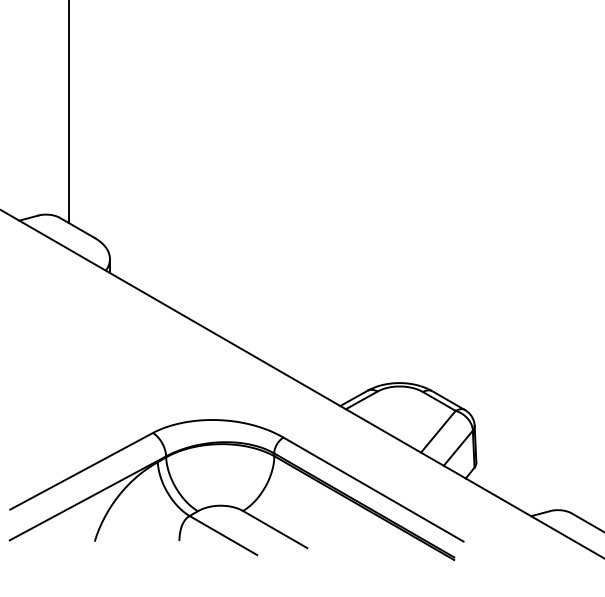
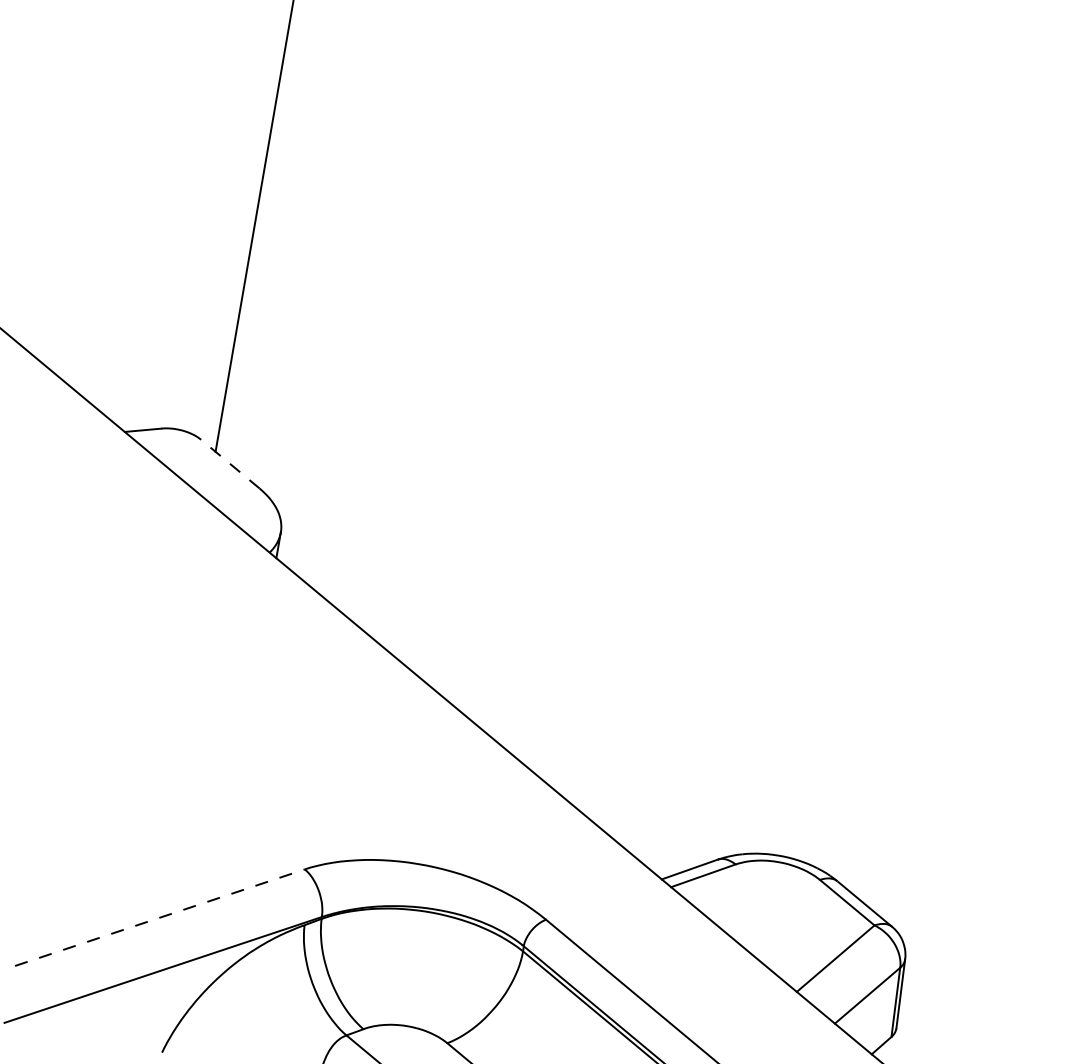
line: (76, 227) -> (228, 462), solid -> dashed
line: (81, 471) -> (159, 917), solid -> dashed

